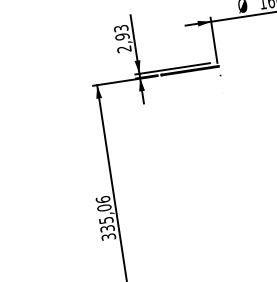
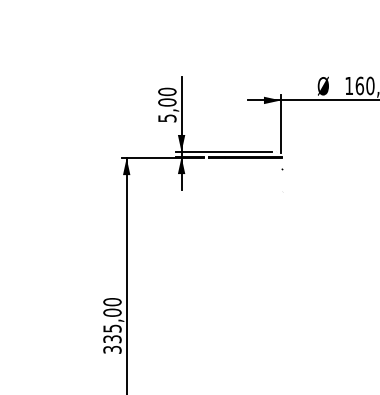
text: (122, 38) -> (167, 104), 2,93 -> 5,00
text: (103, 199) -> (112, 302), 335,06 -> 335,00

